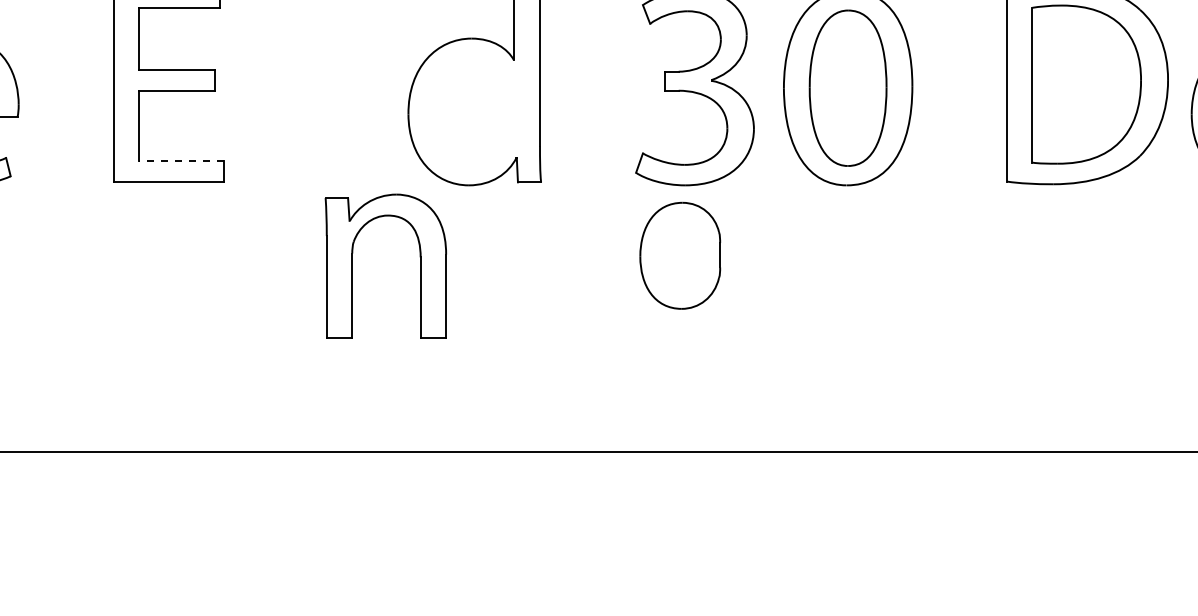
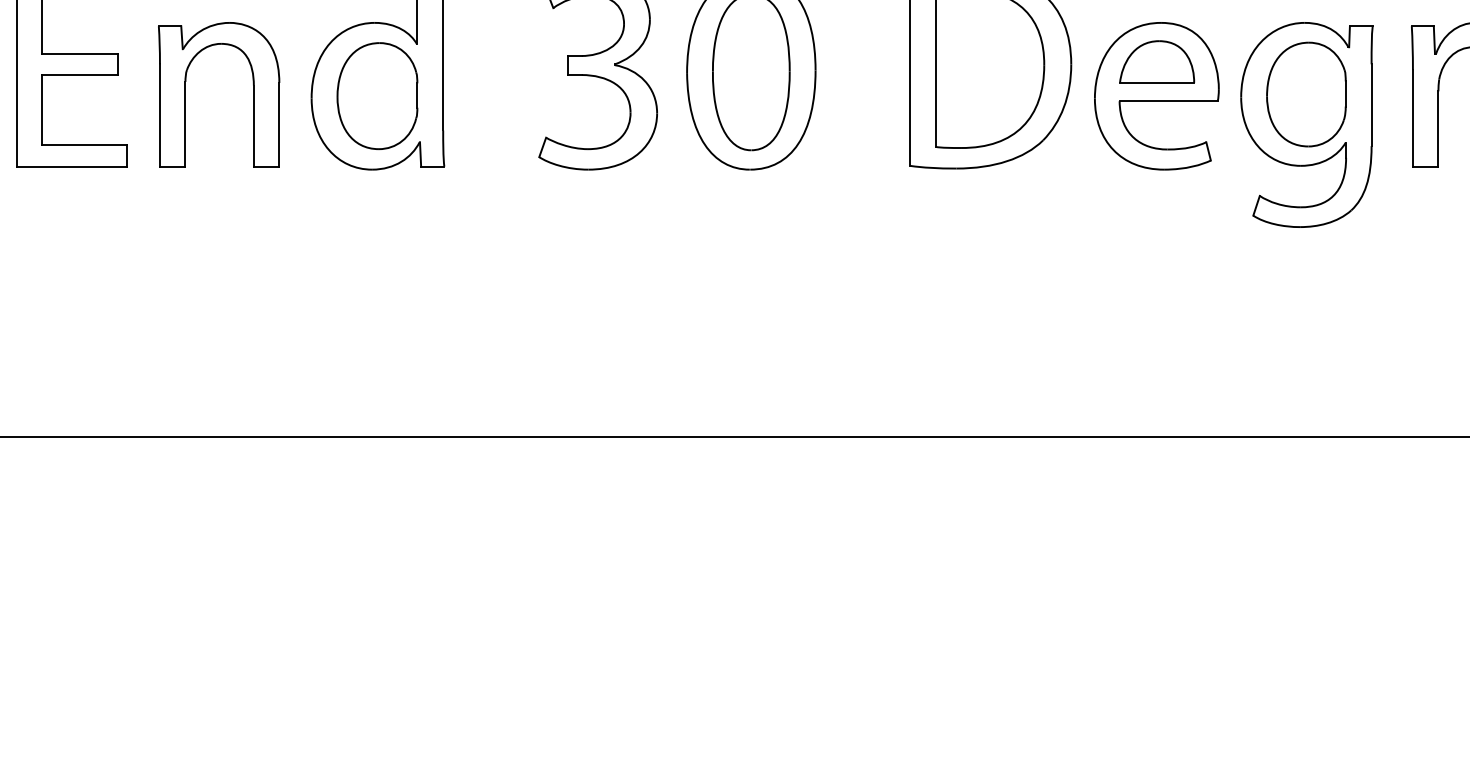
line: (181, 161) -> (84, 145), dashed -> solid
part: (680, 256) -> (377, 96), moved
part: (352, 266) -> (185, 94), moved

